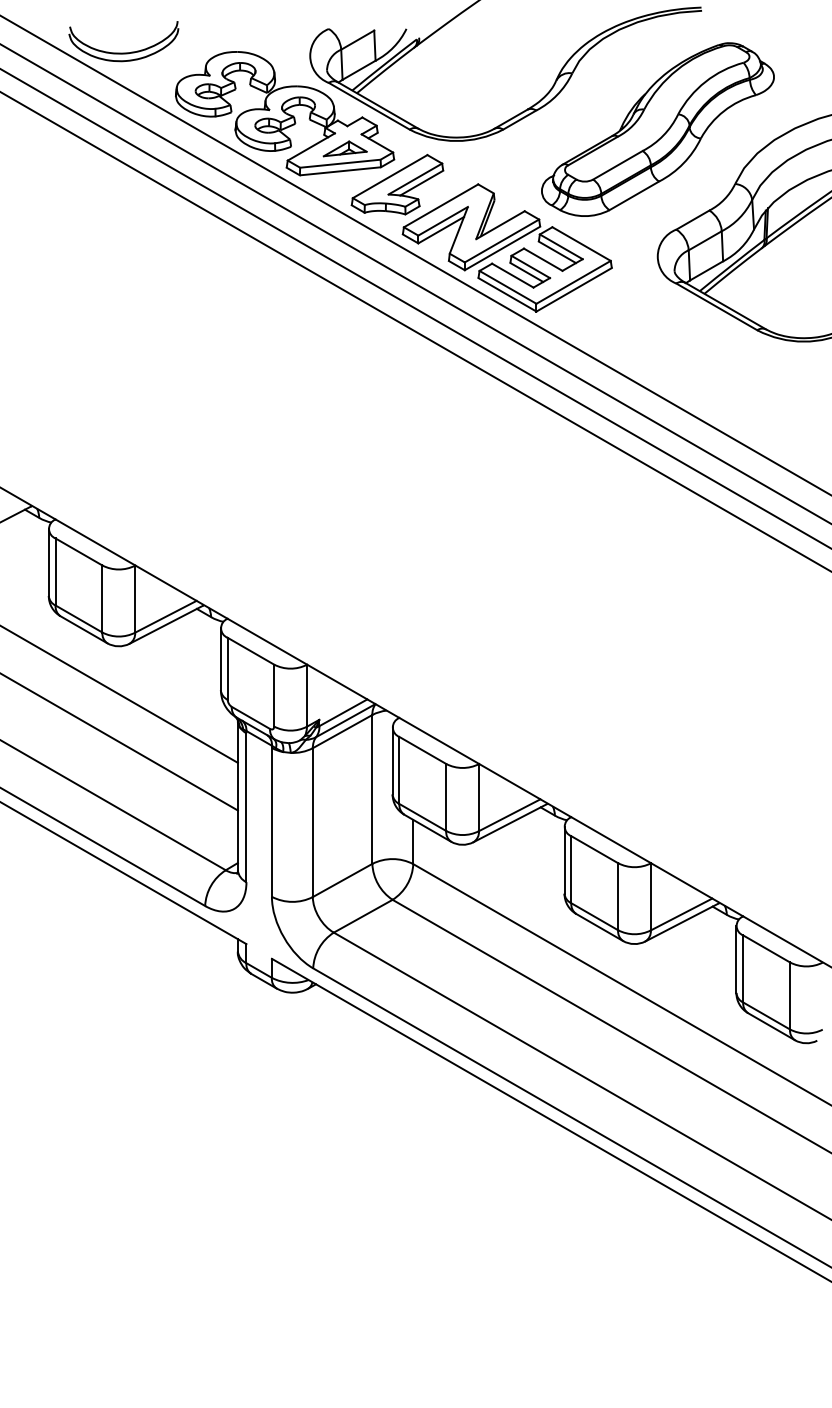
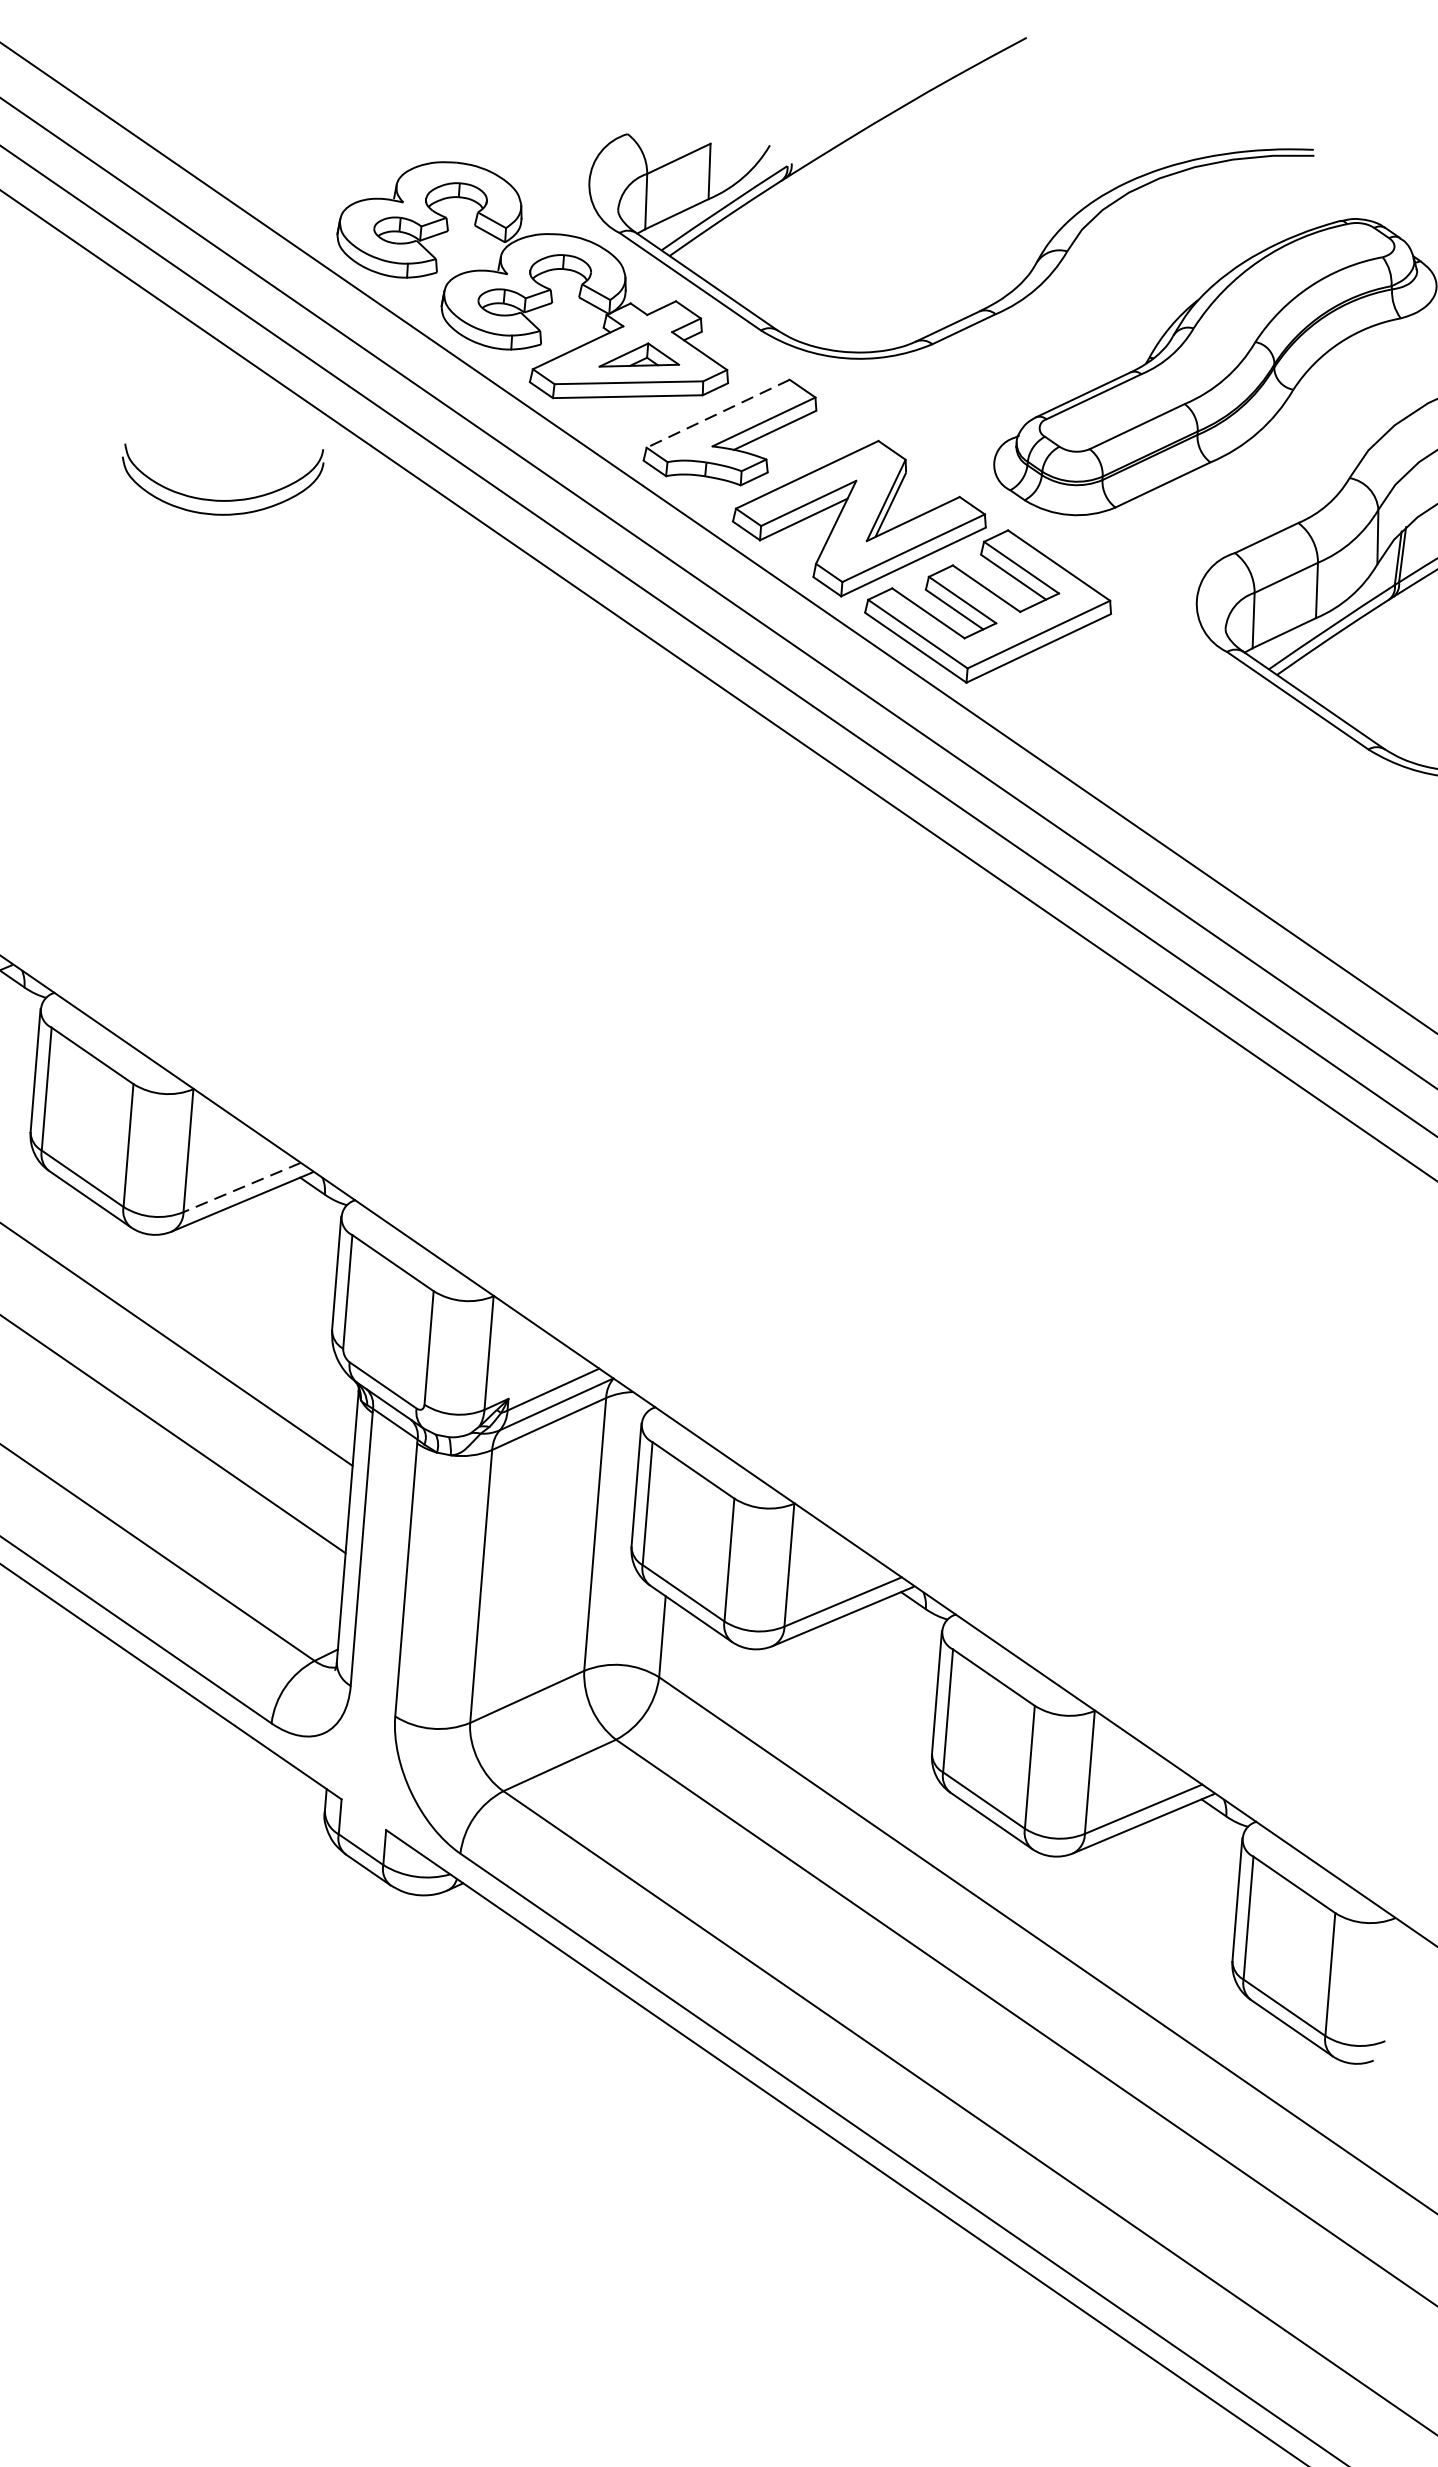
part: (123, 52) -> (219, 498), moved
line: (389, 176) -> (716, 413), solid -> dashed
line: (165, 616) -> (241, 1186), solid -> dashed

